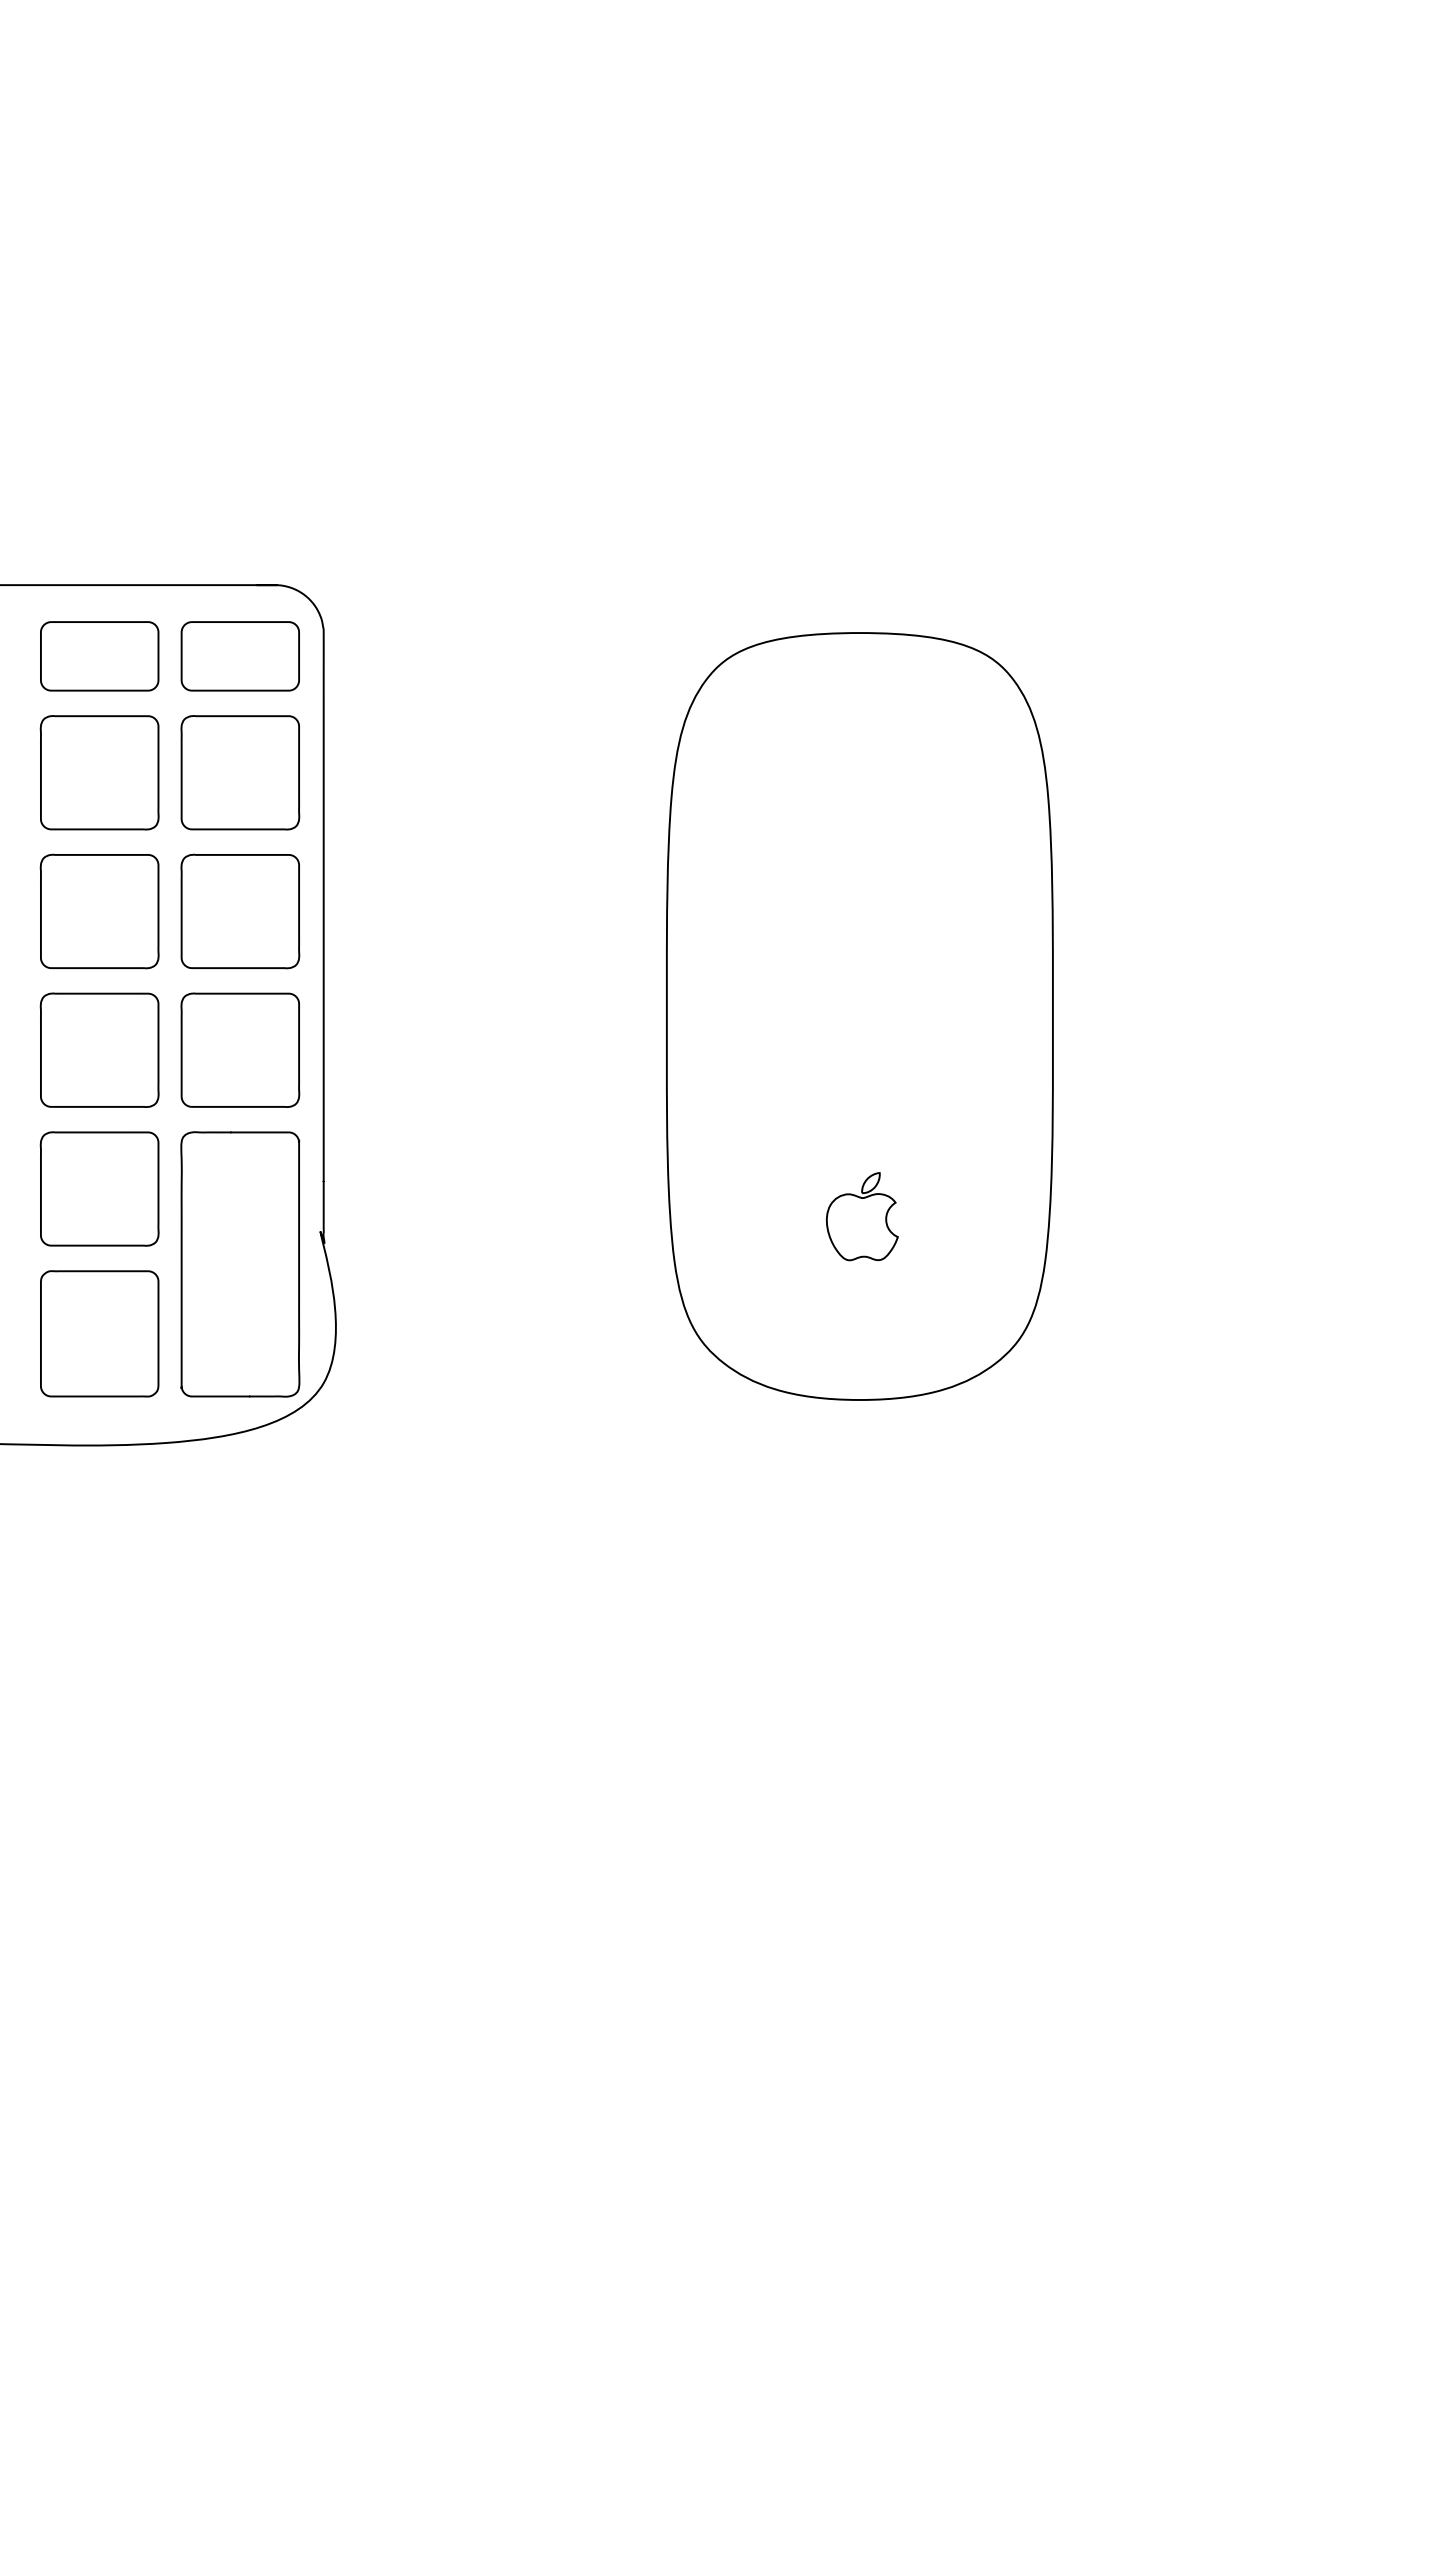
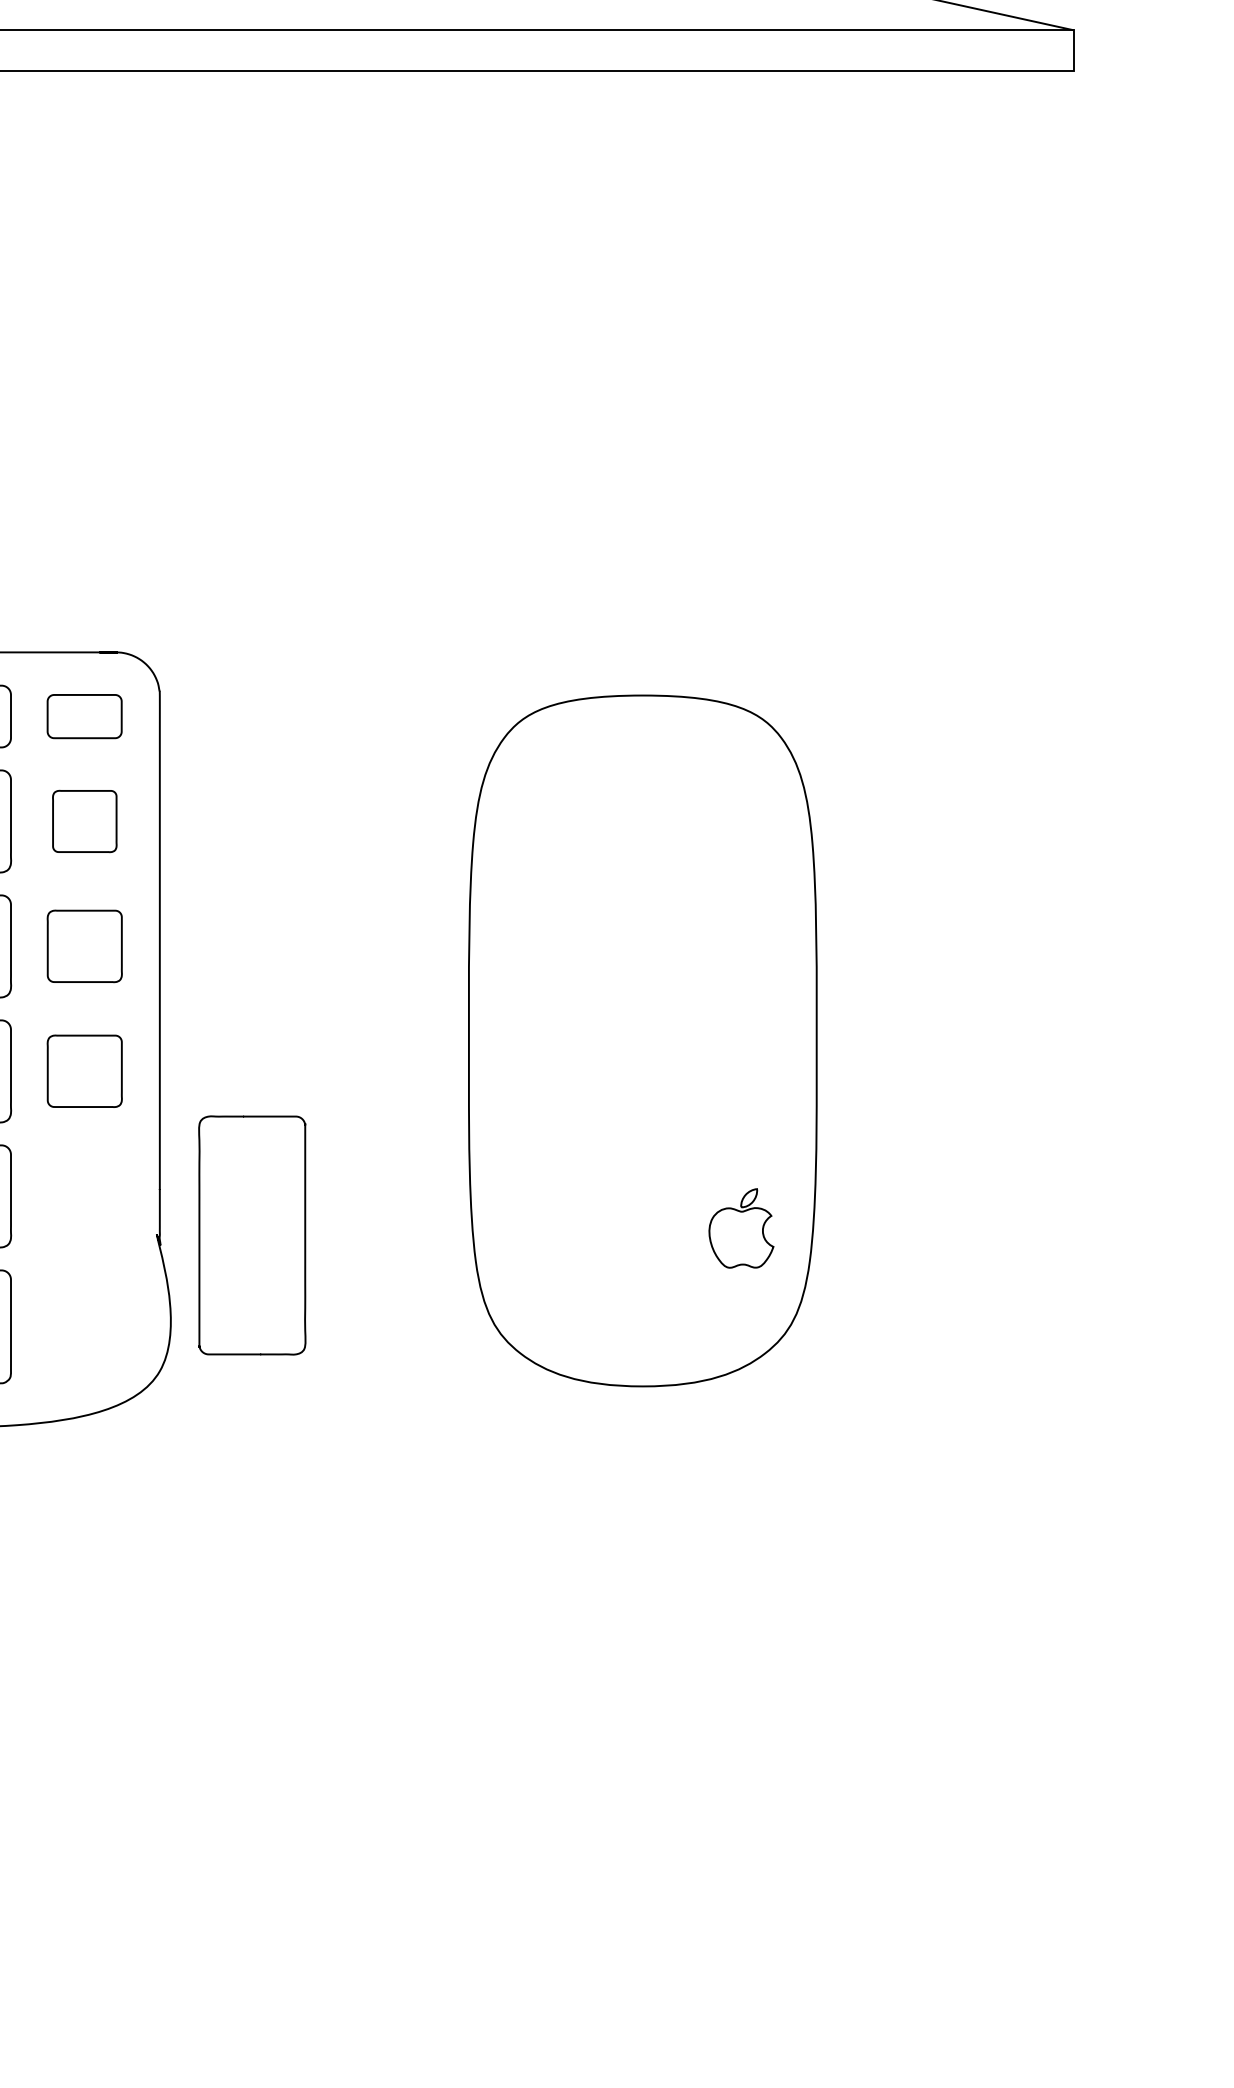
part: (239, 656) -> (83, 716), size x0.7
part: (240, 772) -> (84, 821), size x0.6
part: (240, 911) -> (84, 946), size x0.7
part: (240, 1049) -> (84, 1070), size x0.7
part: (861, 1216) -> (740, 1228), moved
part: (240, 1264) -> (252, 1235), moved

